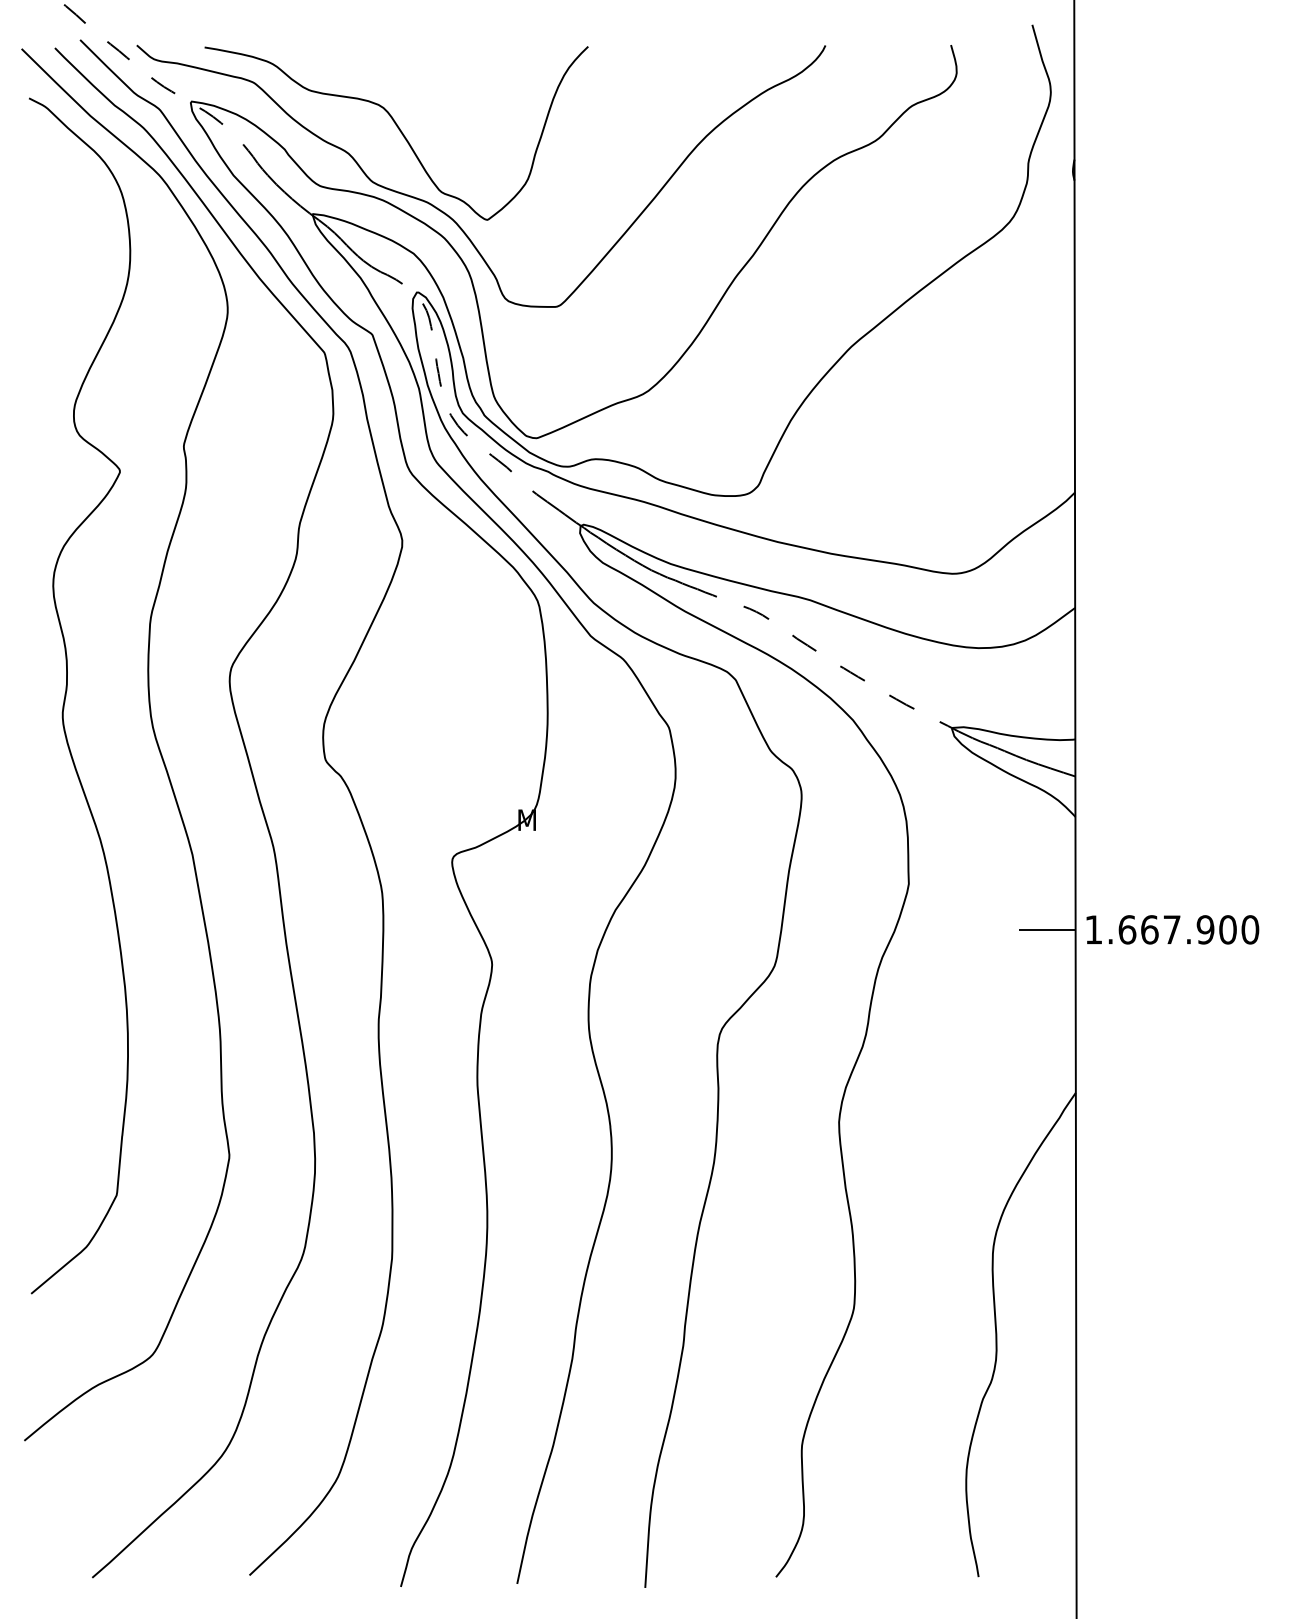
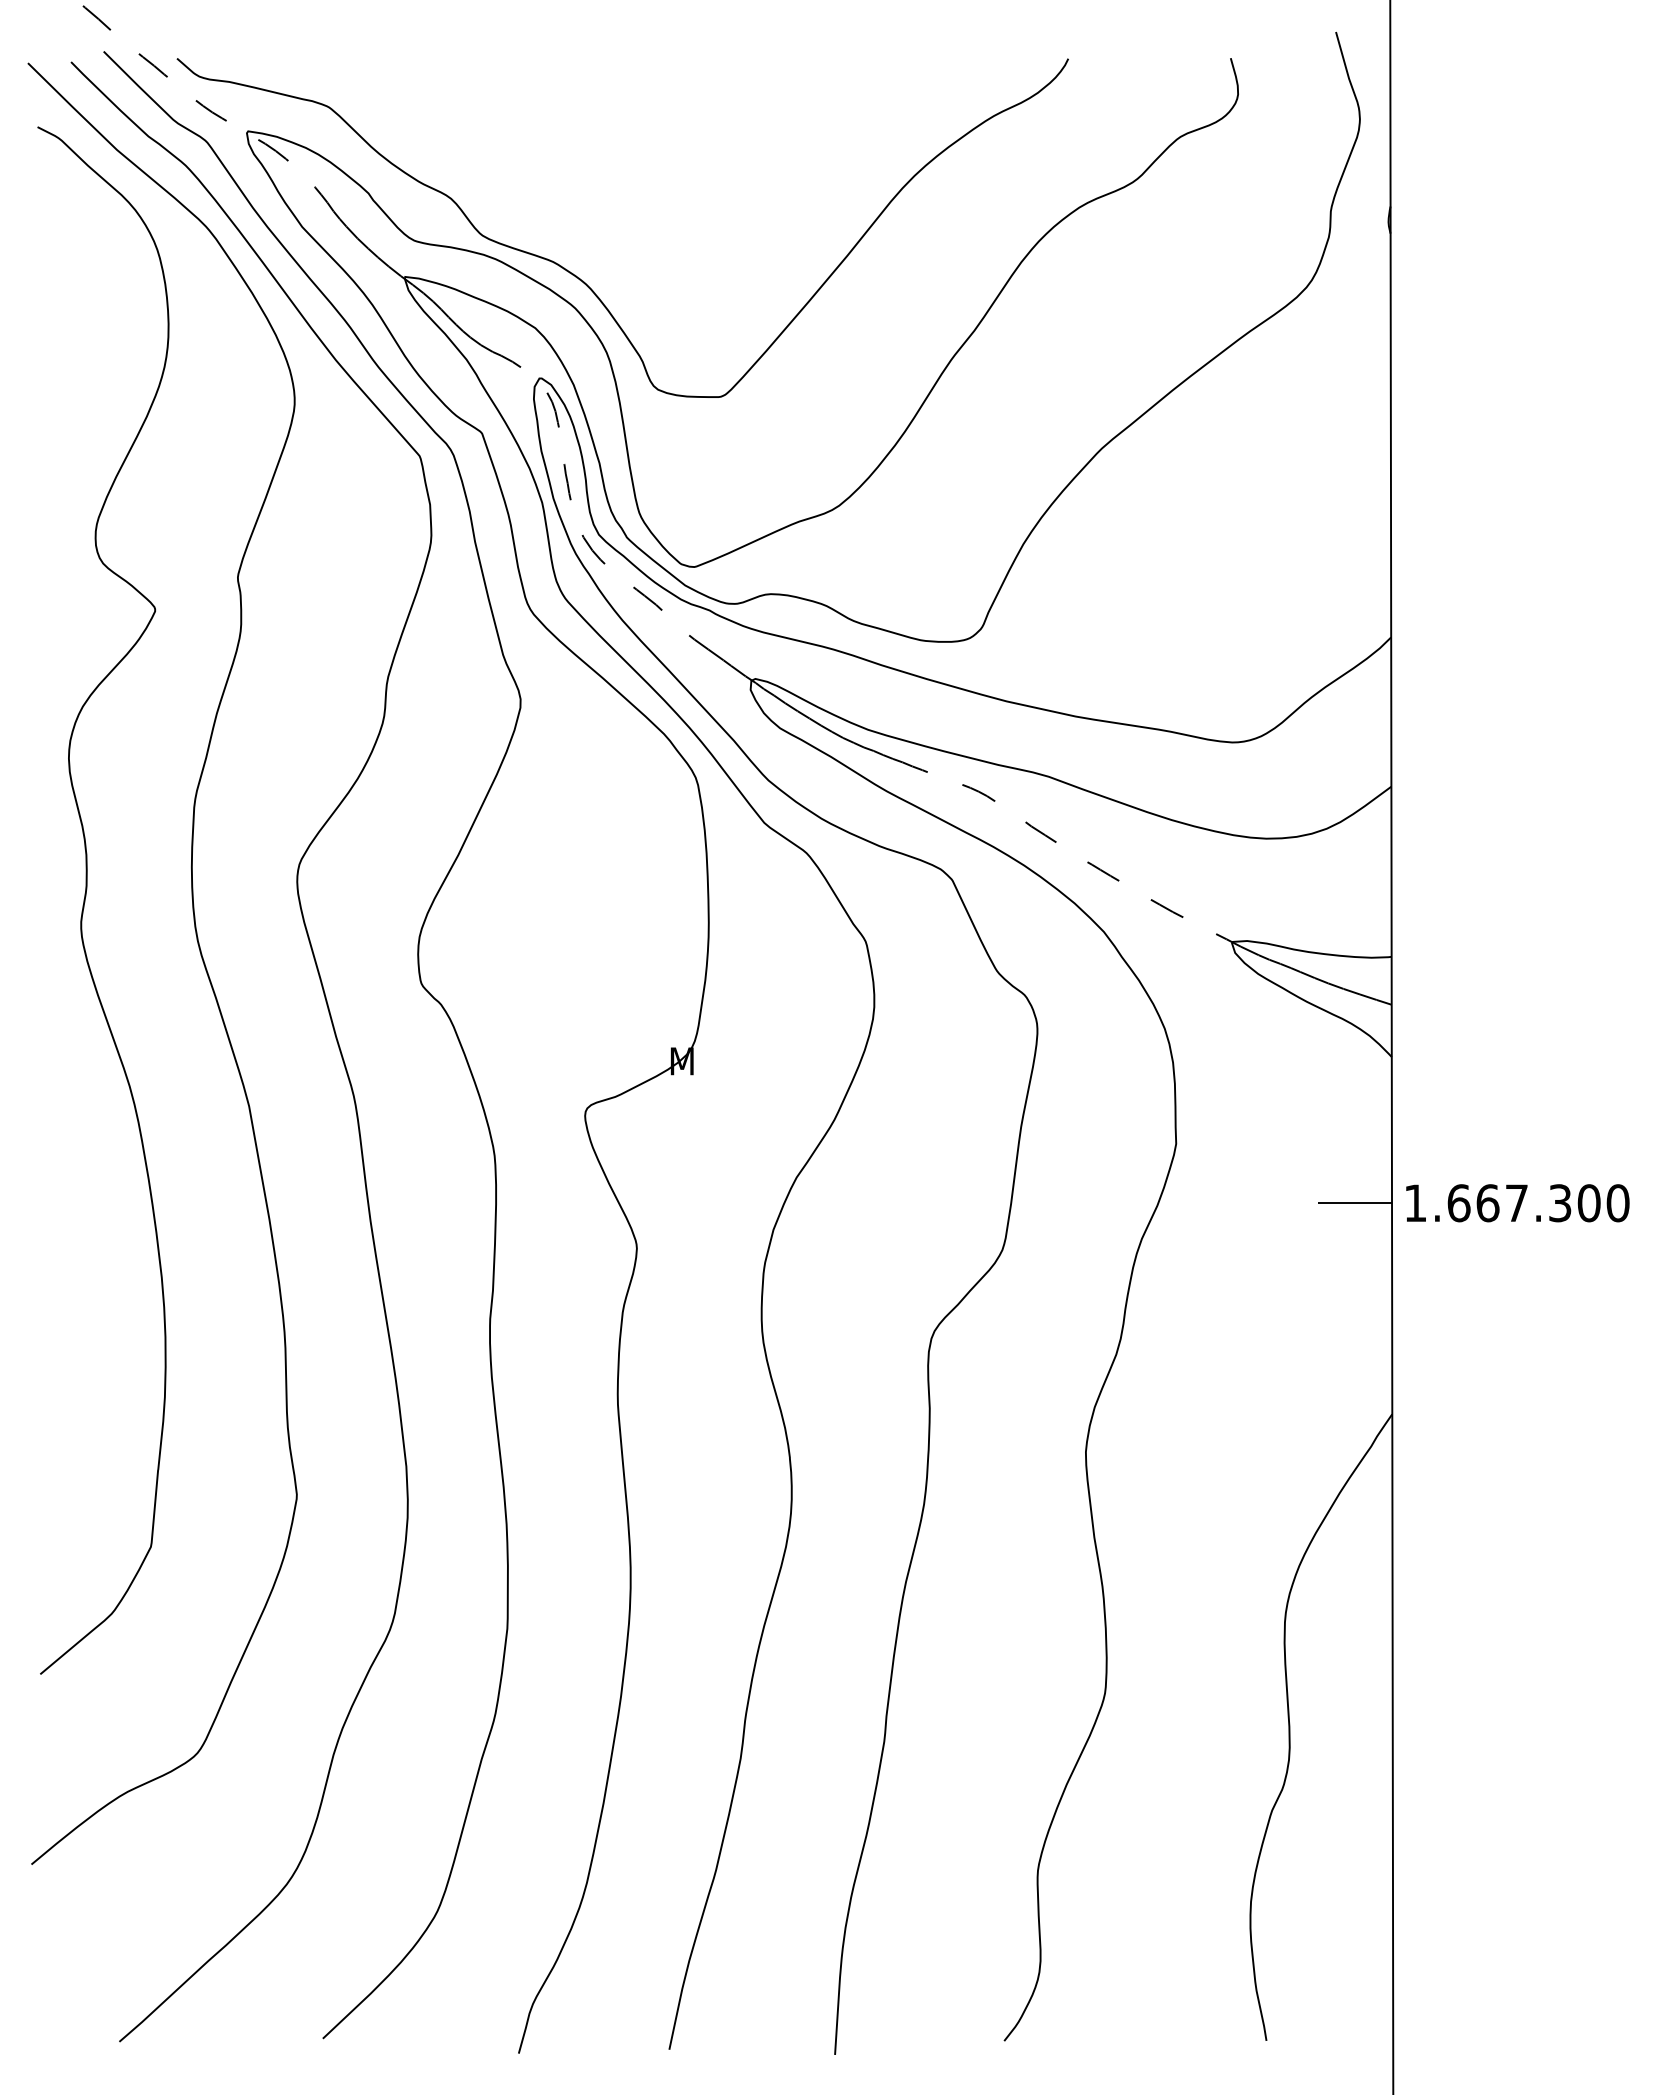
curve: (399, 130) -> (516, 168), removed
text: (1205, 930) -> (1559, 1203), 1.667.900 -> 1.667.300

